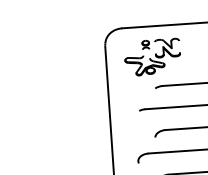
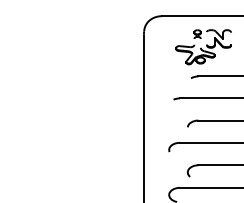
part: (152, 57) -> (203, 47), moved

